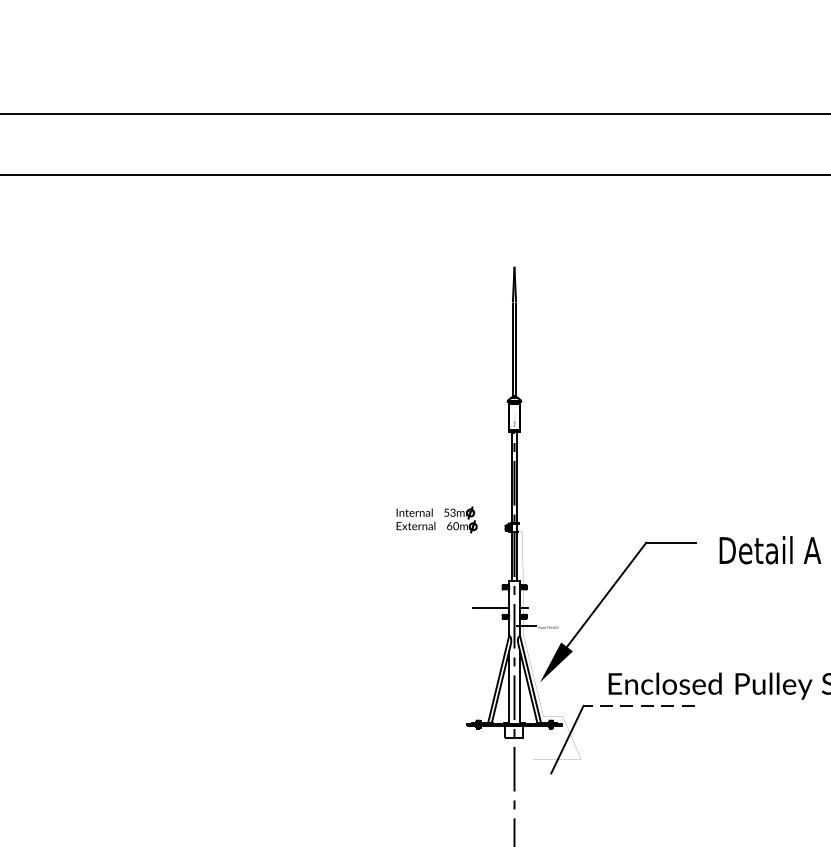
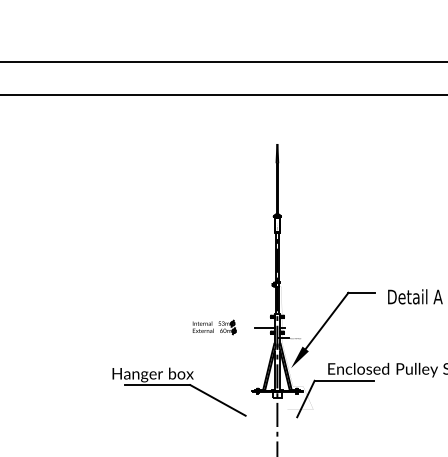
part: (436, 519) -> (214, 327), moved
line: (638, 705) -> (344, 380), dashed -> solid
part: (332, 725) -> (179, 391), added

